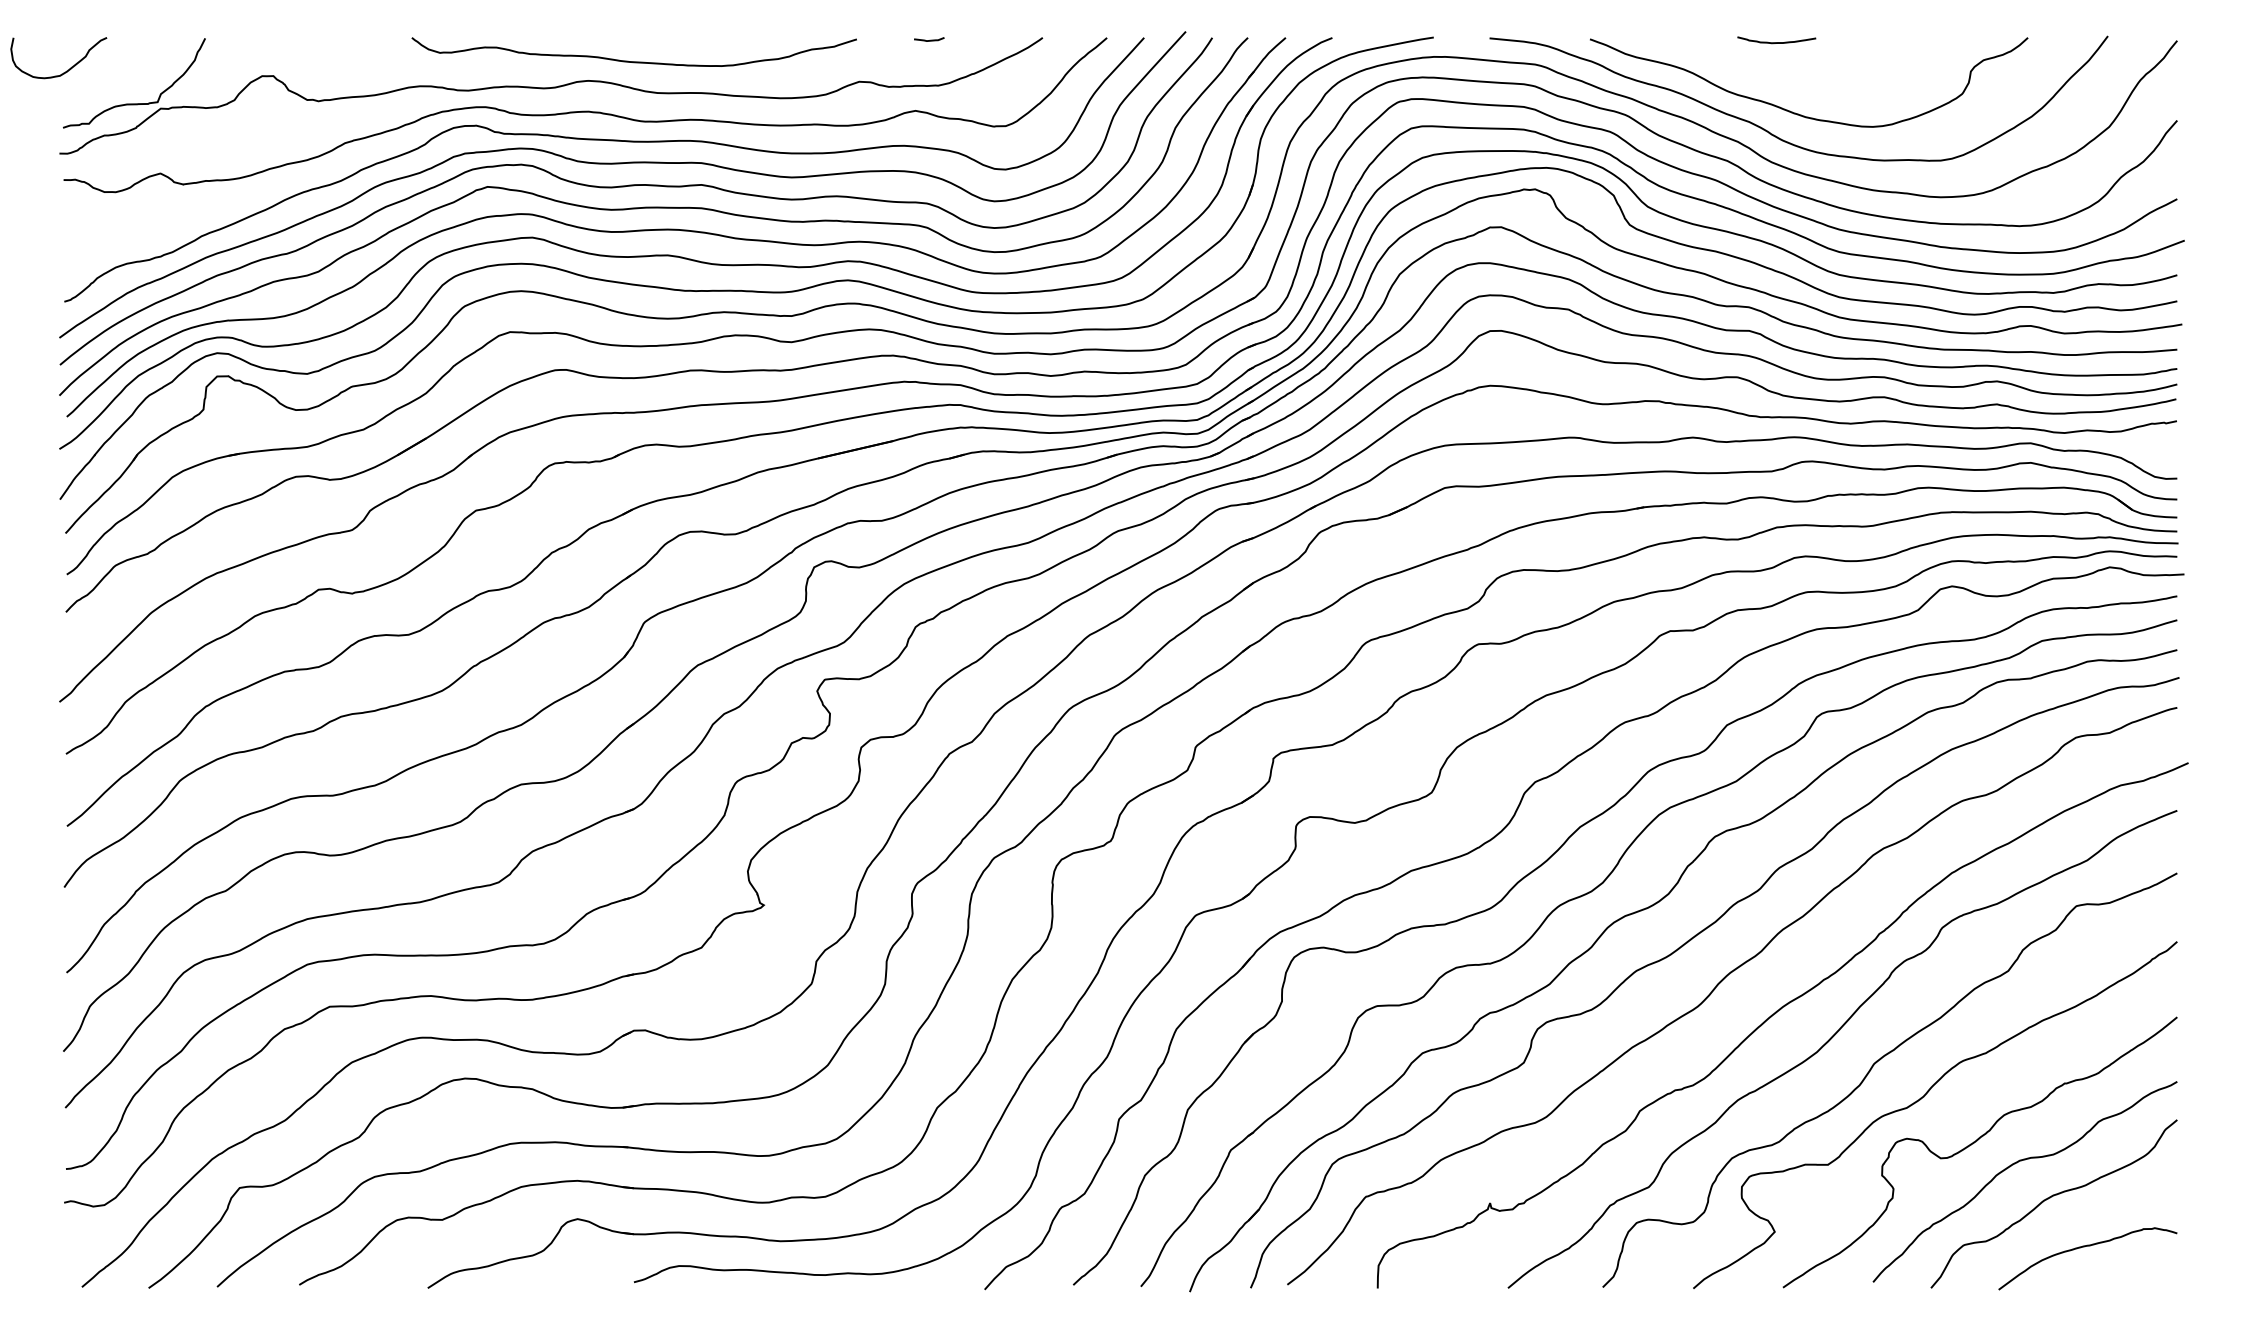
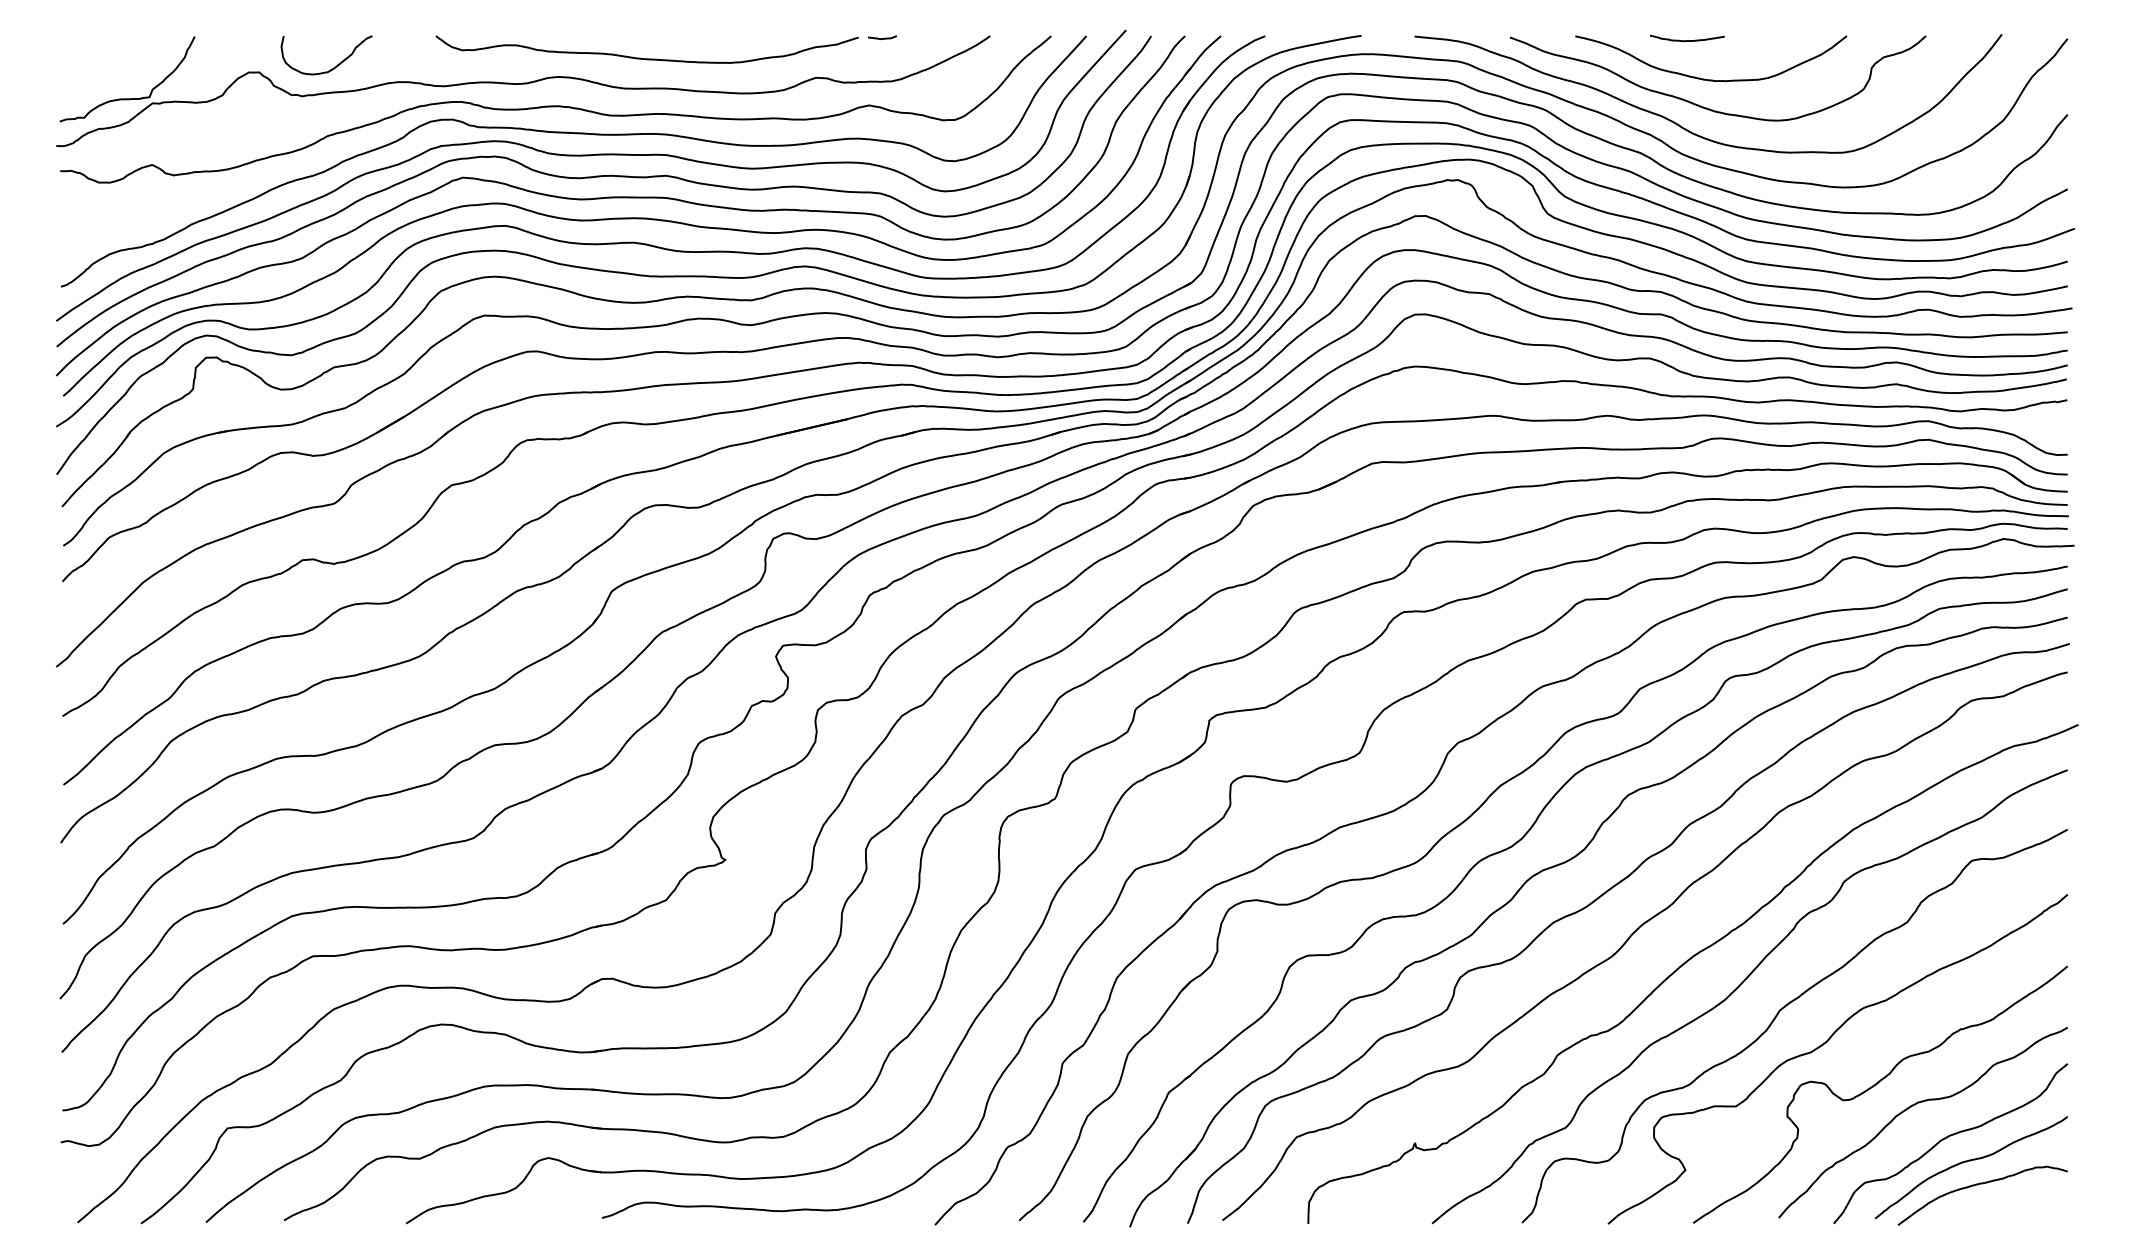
curve: (633, 61) -> (646, 58), moved
curve: (65, 70) -> (333, 67), moved
curve: (1802, 83) -> (1711, 79), added
curve: (2074, 1222) -> (1970, 1161), added

